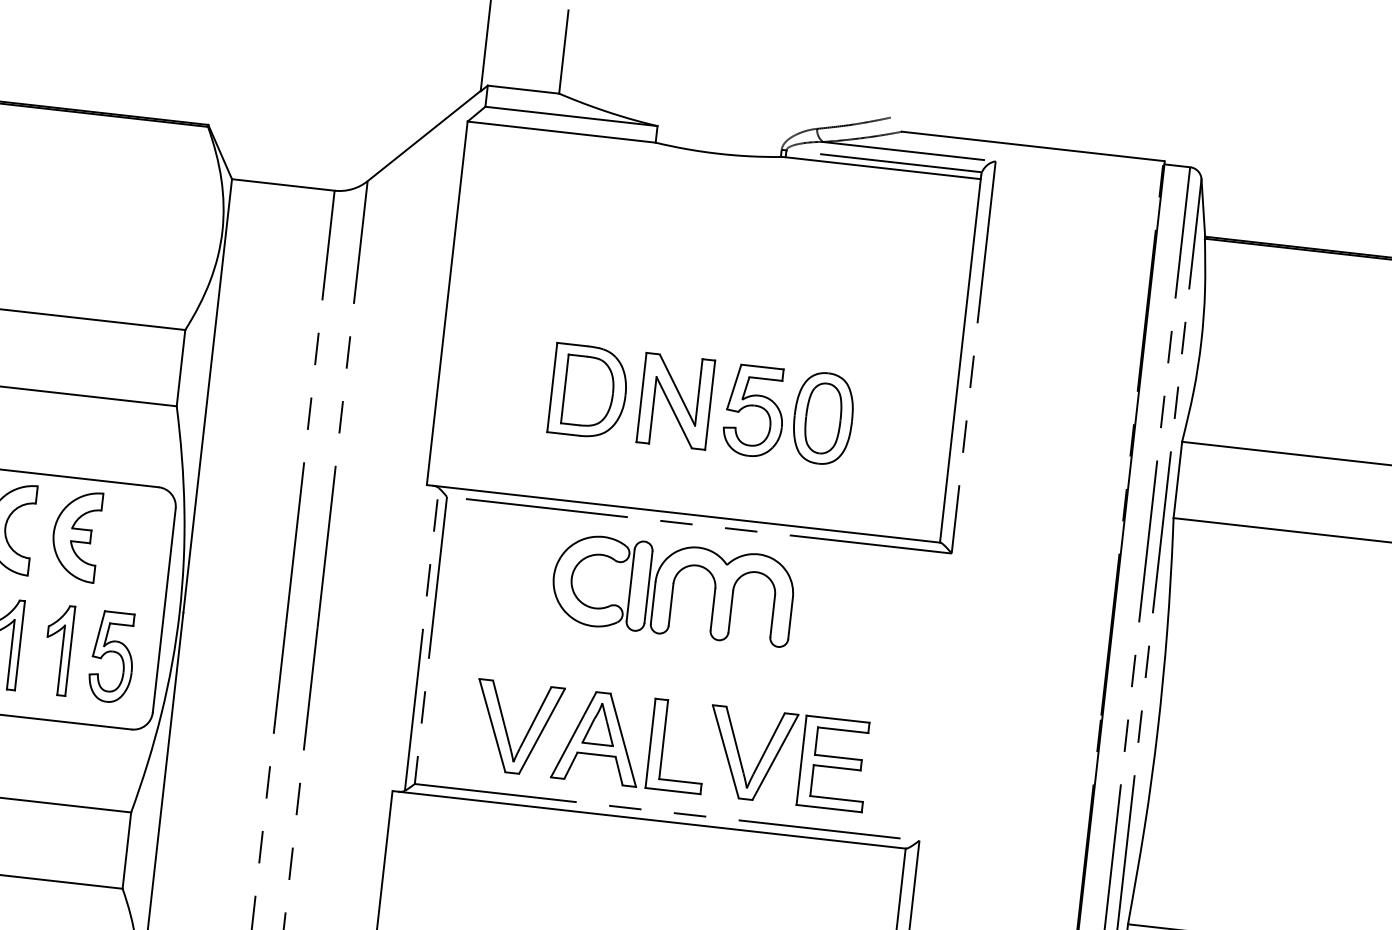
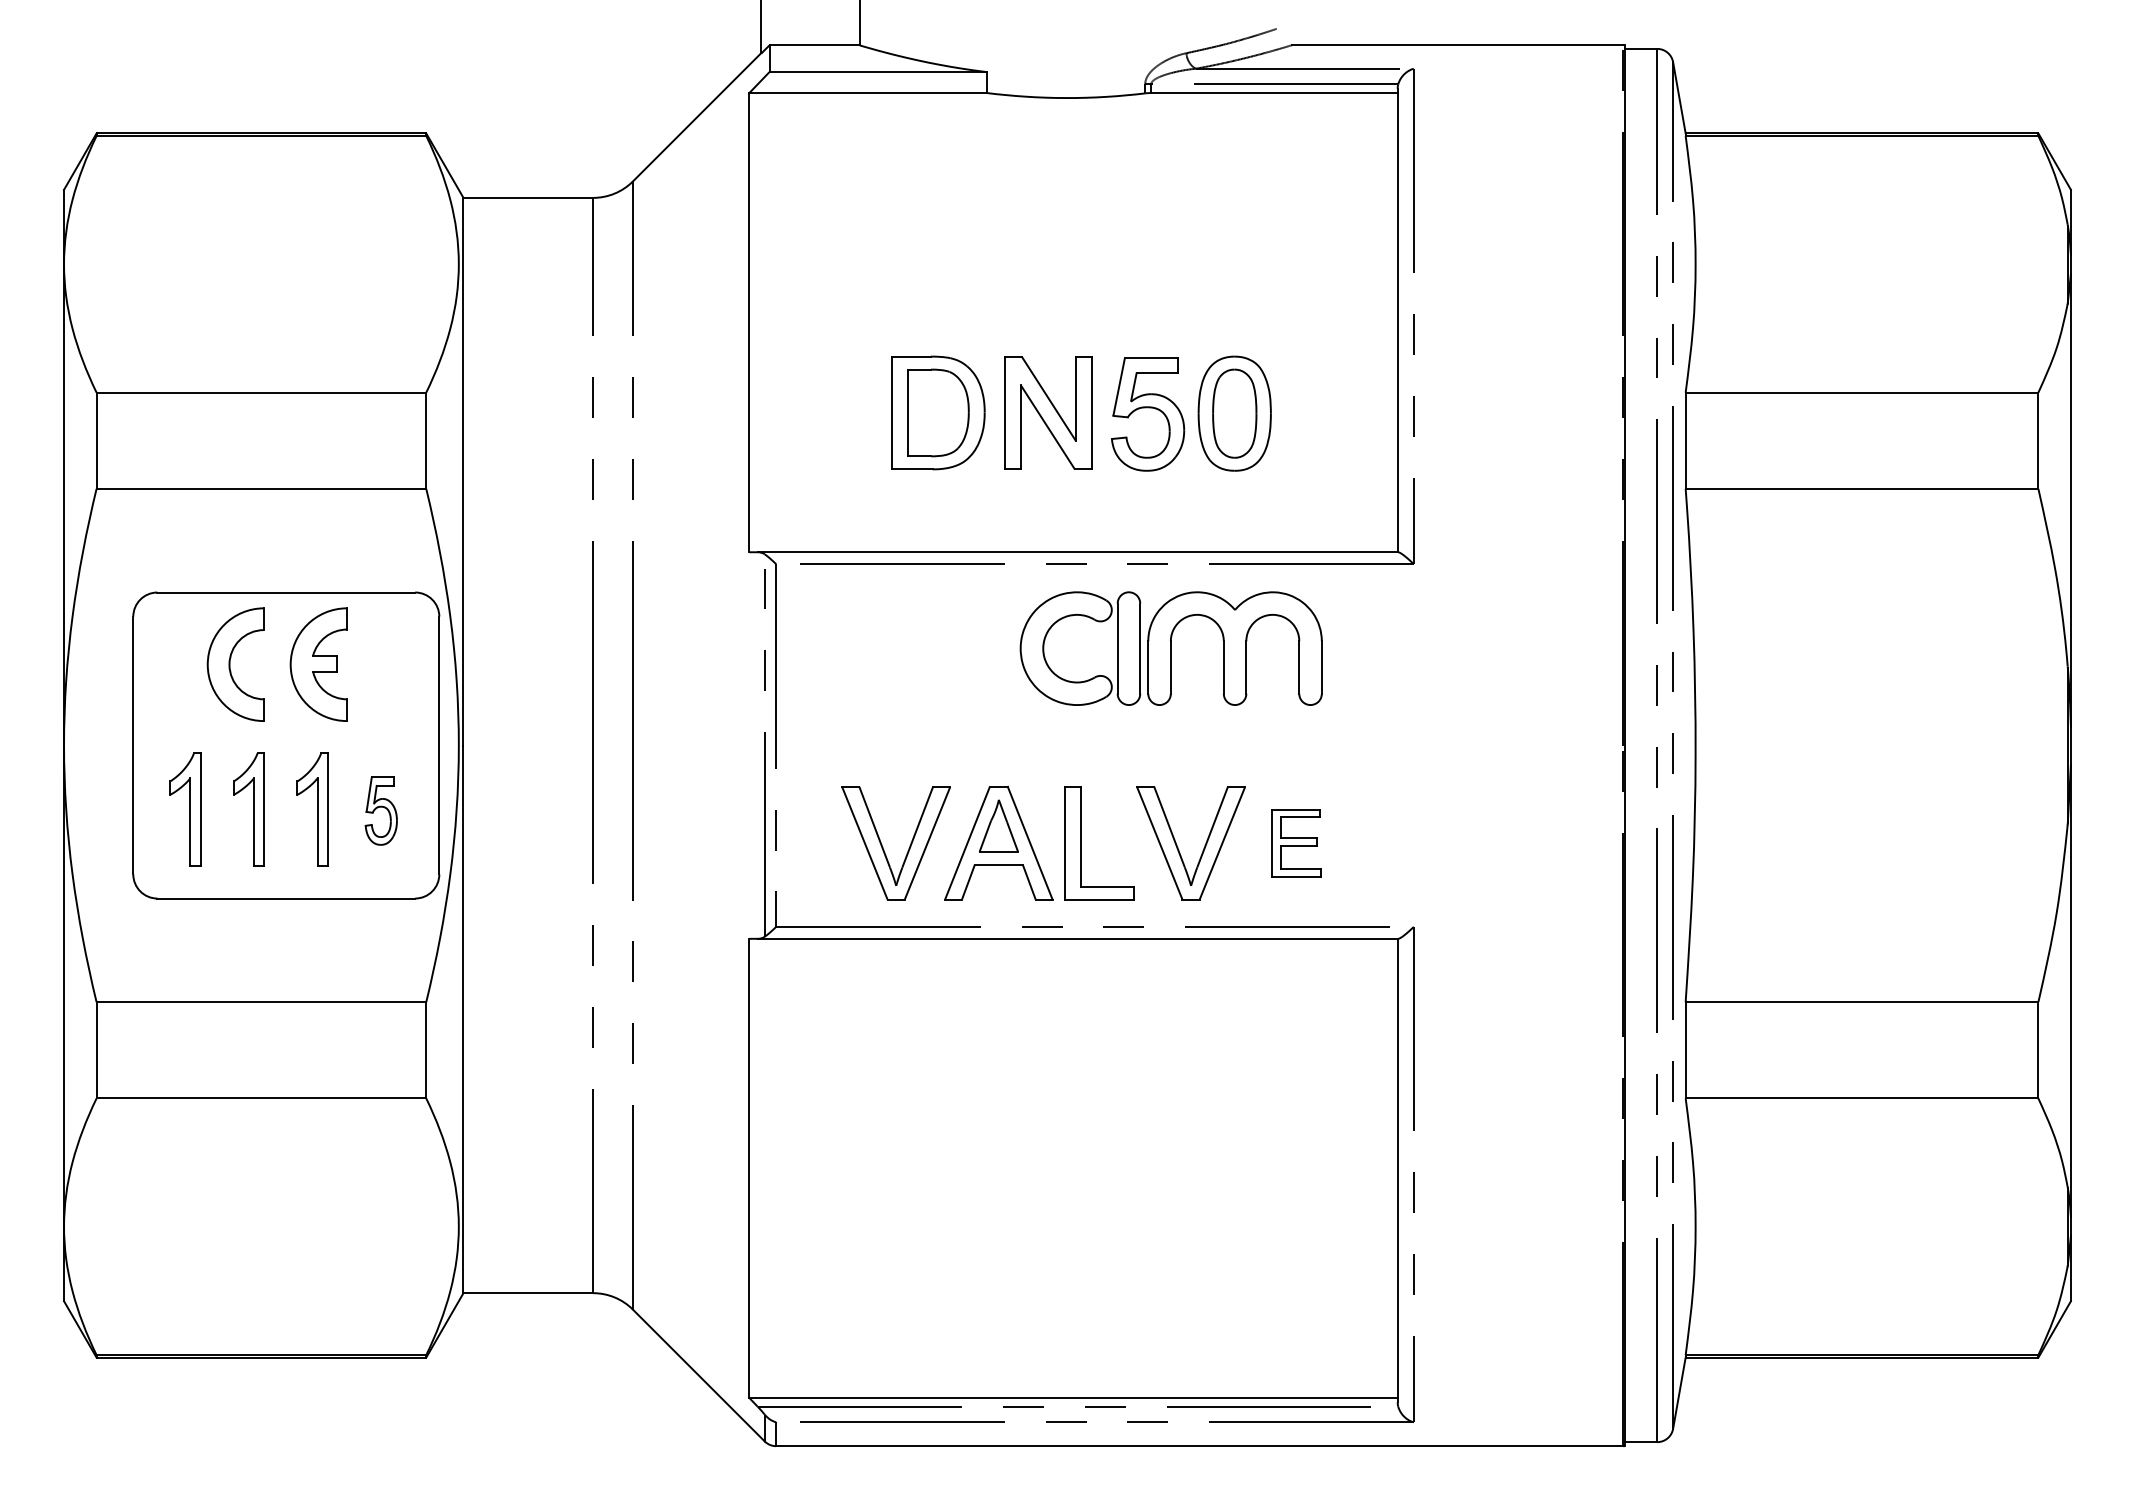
part: (672, 589) -> (1170, 648), moved
part: (112, 656) -> (381, 810), size x0.6
part: (834, 764) -> (1296, 843), size x0.6

